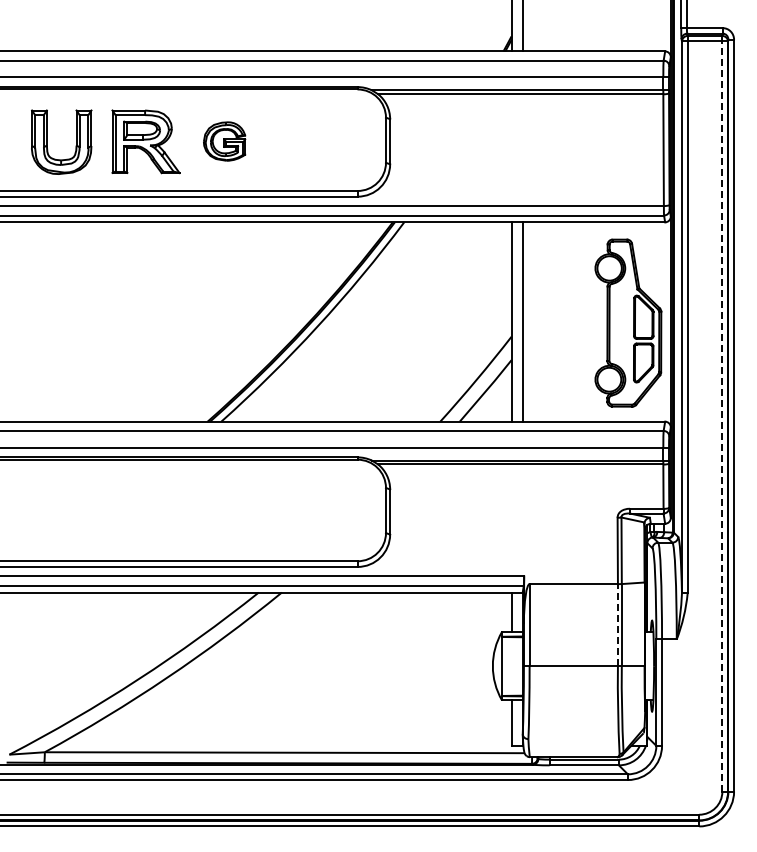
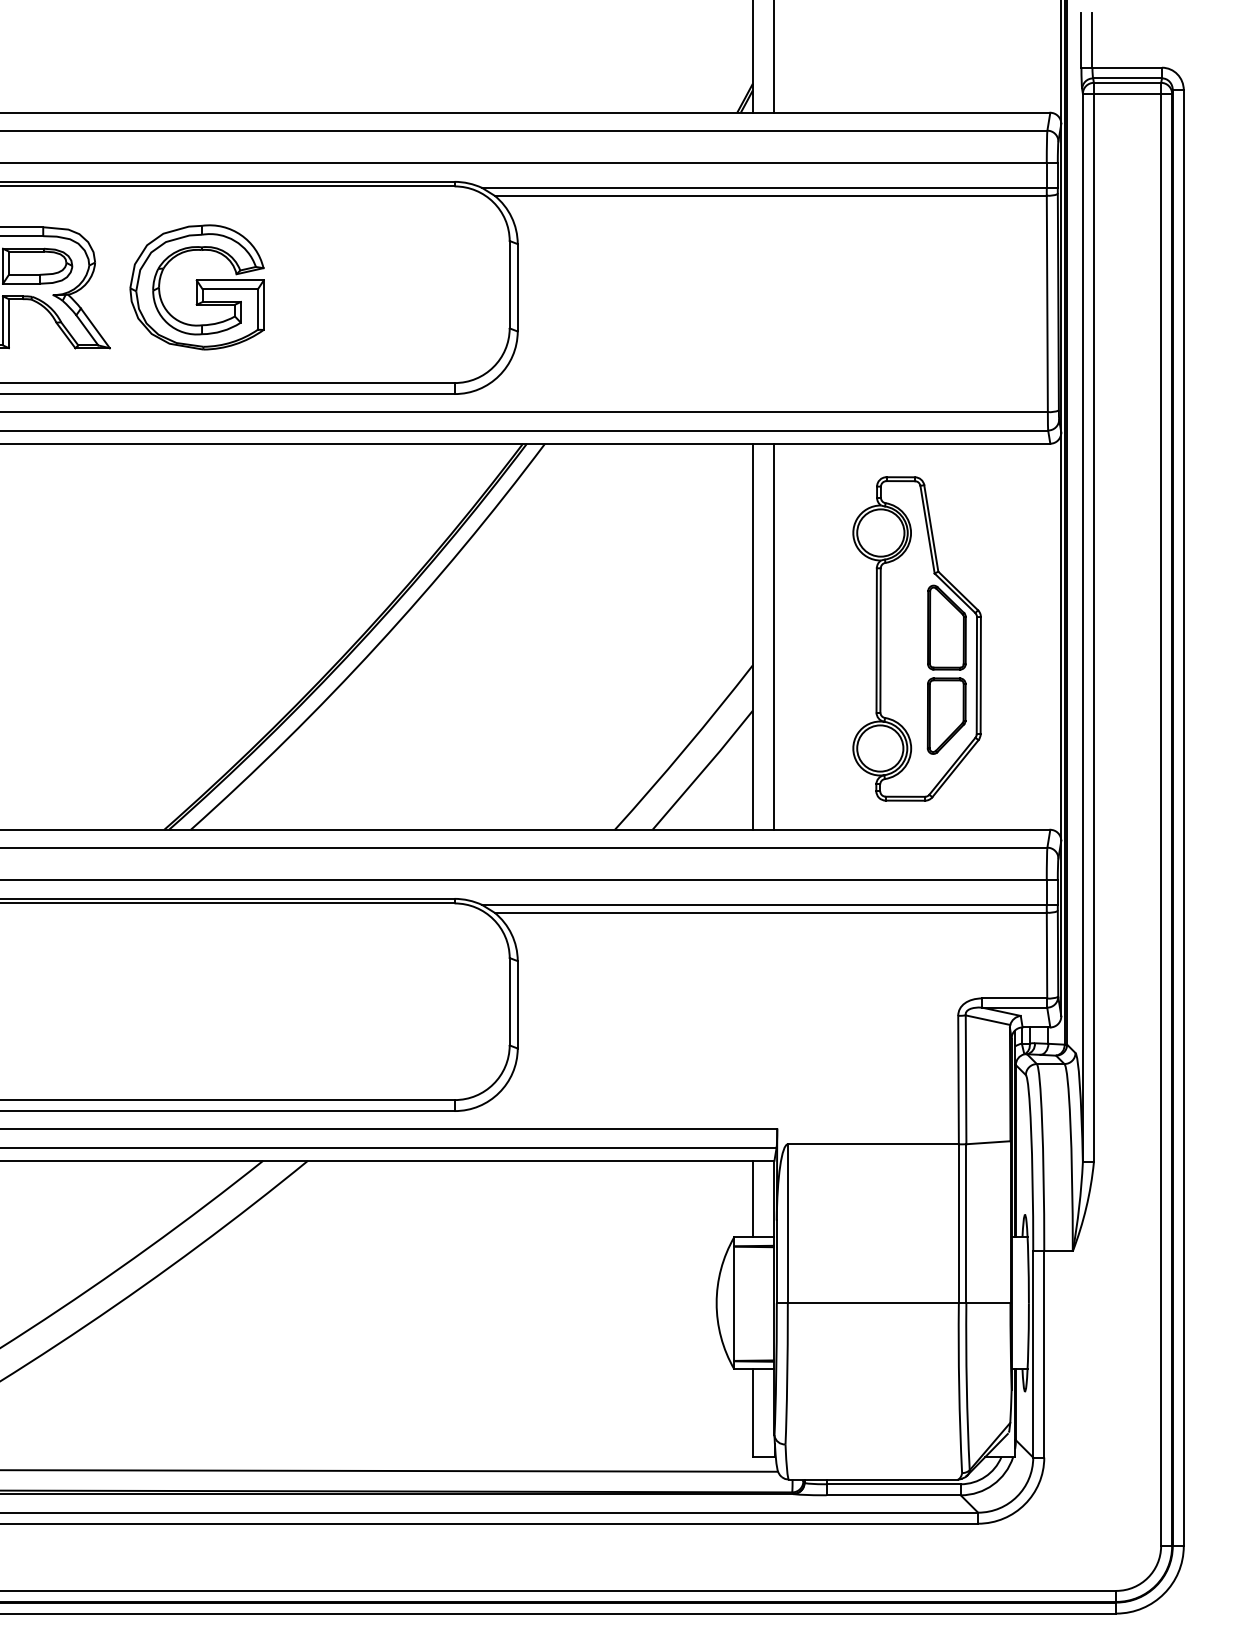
part: (224, 141) -> (196, 287), size x1.67
part: (628, 322) -> (917, 637), moved
line: (722, 416) -> (1161, 819), dashed -> solid
line: (617, 624) -> (958, 1222), dashed -> solid

